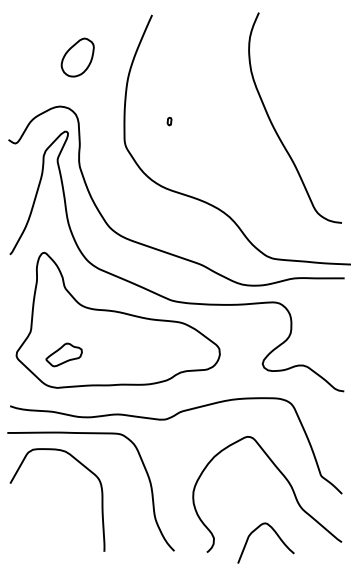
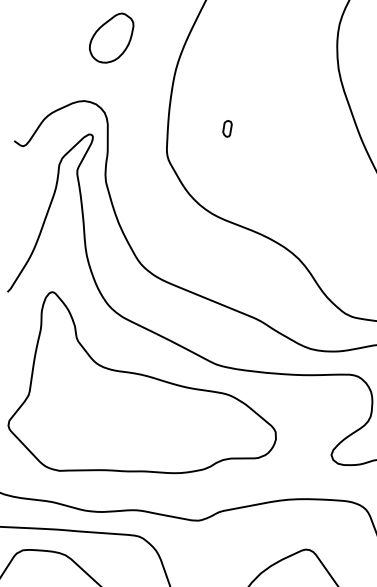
part: (169, 121) -> (227, 129), size x1.6
part: (63, 354) -> (70, 427), removed

